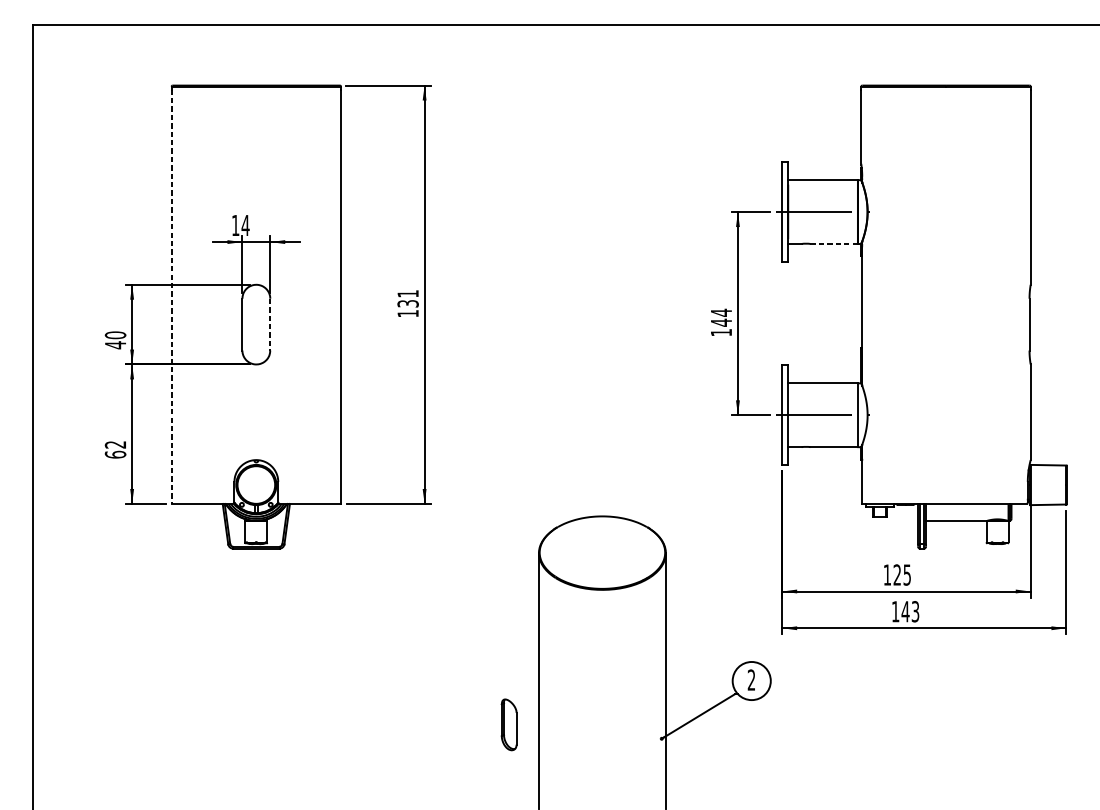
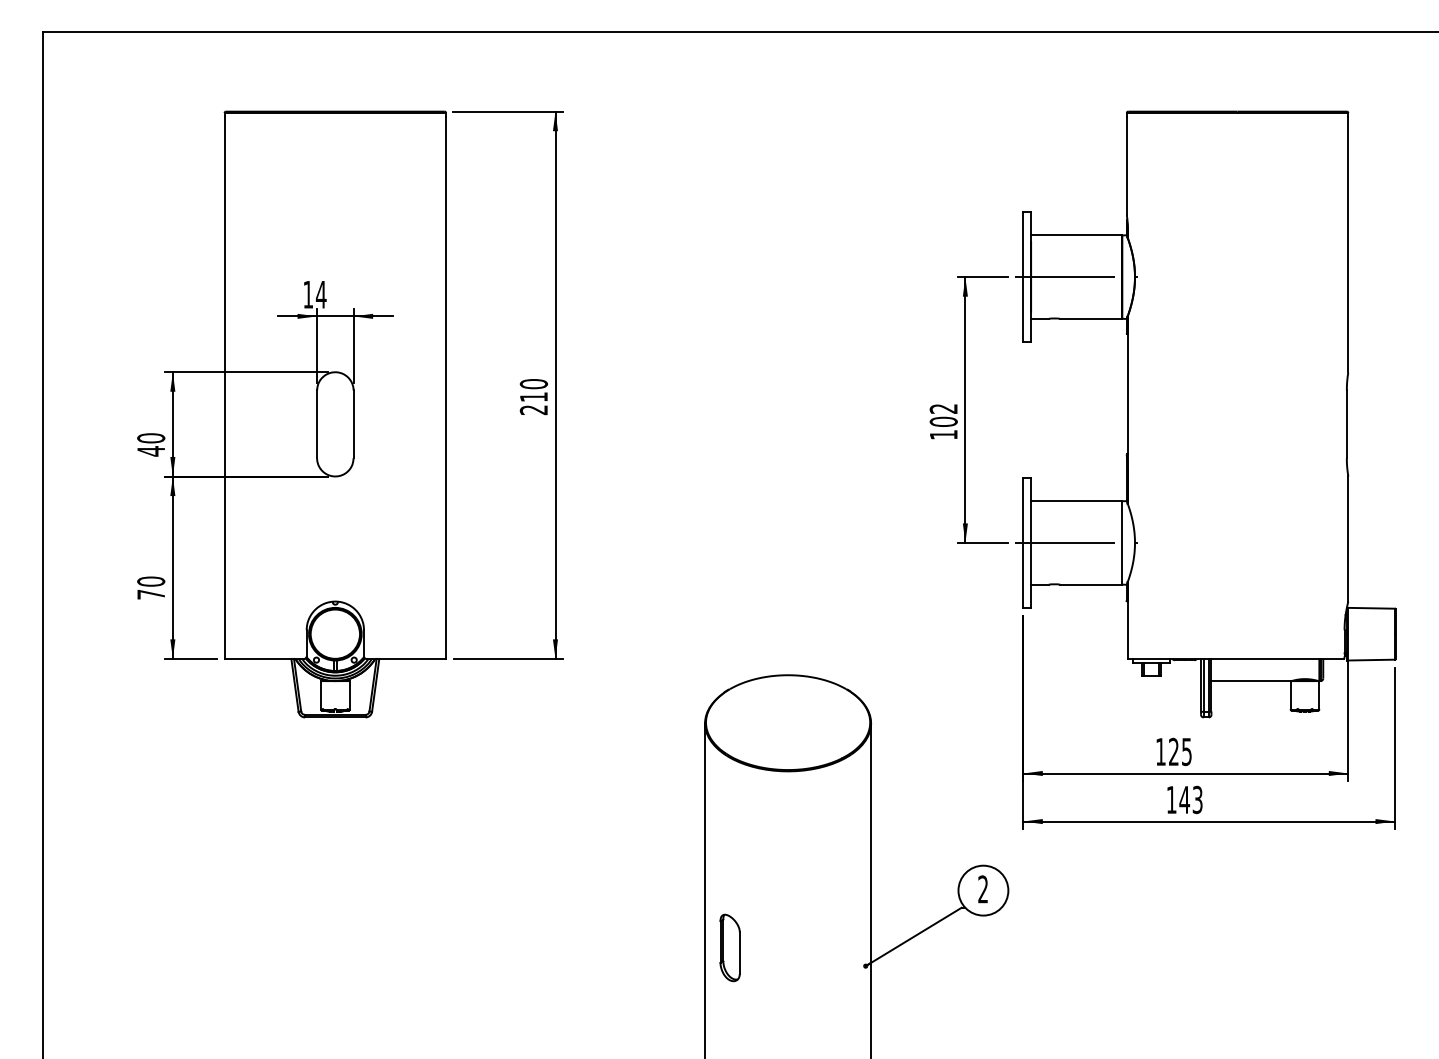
line: (834, 243) -> (1091, 318), dashed -> solid
line: (171, 297) -> (224, 388), dashed -> solid
text: (407, 304) -> (533, 397), 131 -> 210
text: (721, 317) -> (943, 415), 144 -> 102
line: (270, 324) -> (353, 424), dashed -> solid
text: (115, 449) -> (151, 587), 62 -> 70
part: (508, 724) -> (729, 947), moved

